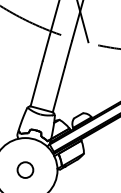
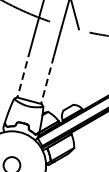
line: (36, 84) -> (23, 74), solid -> dashed
line: (58, 90) -> (47, 80), solid -> dashed

